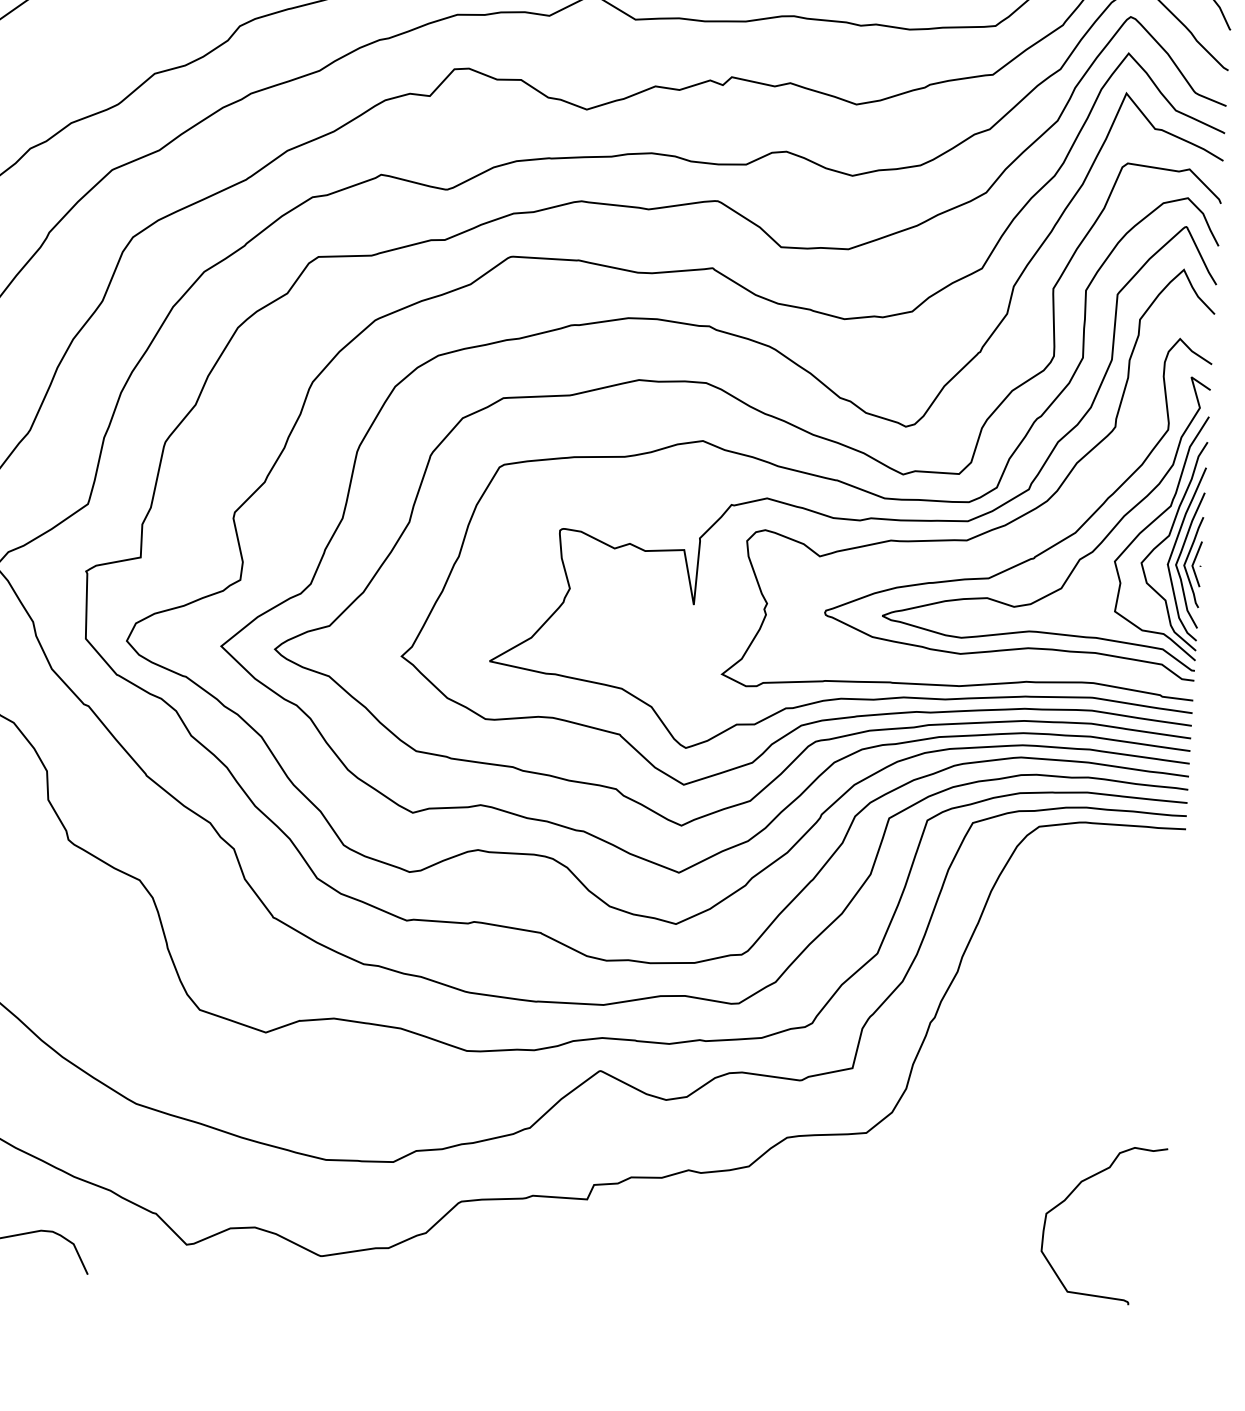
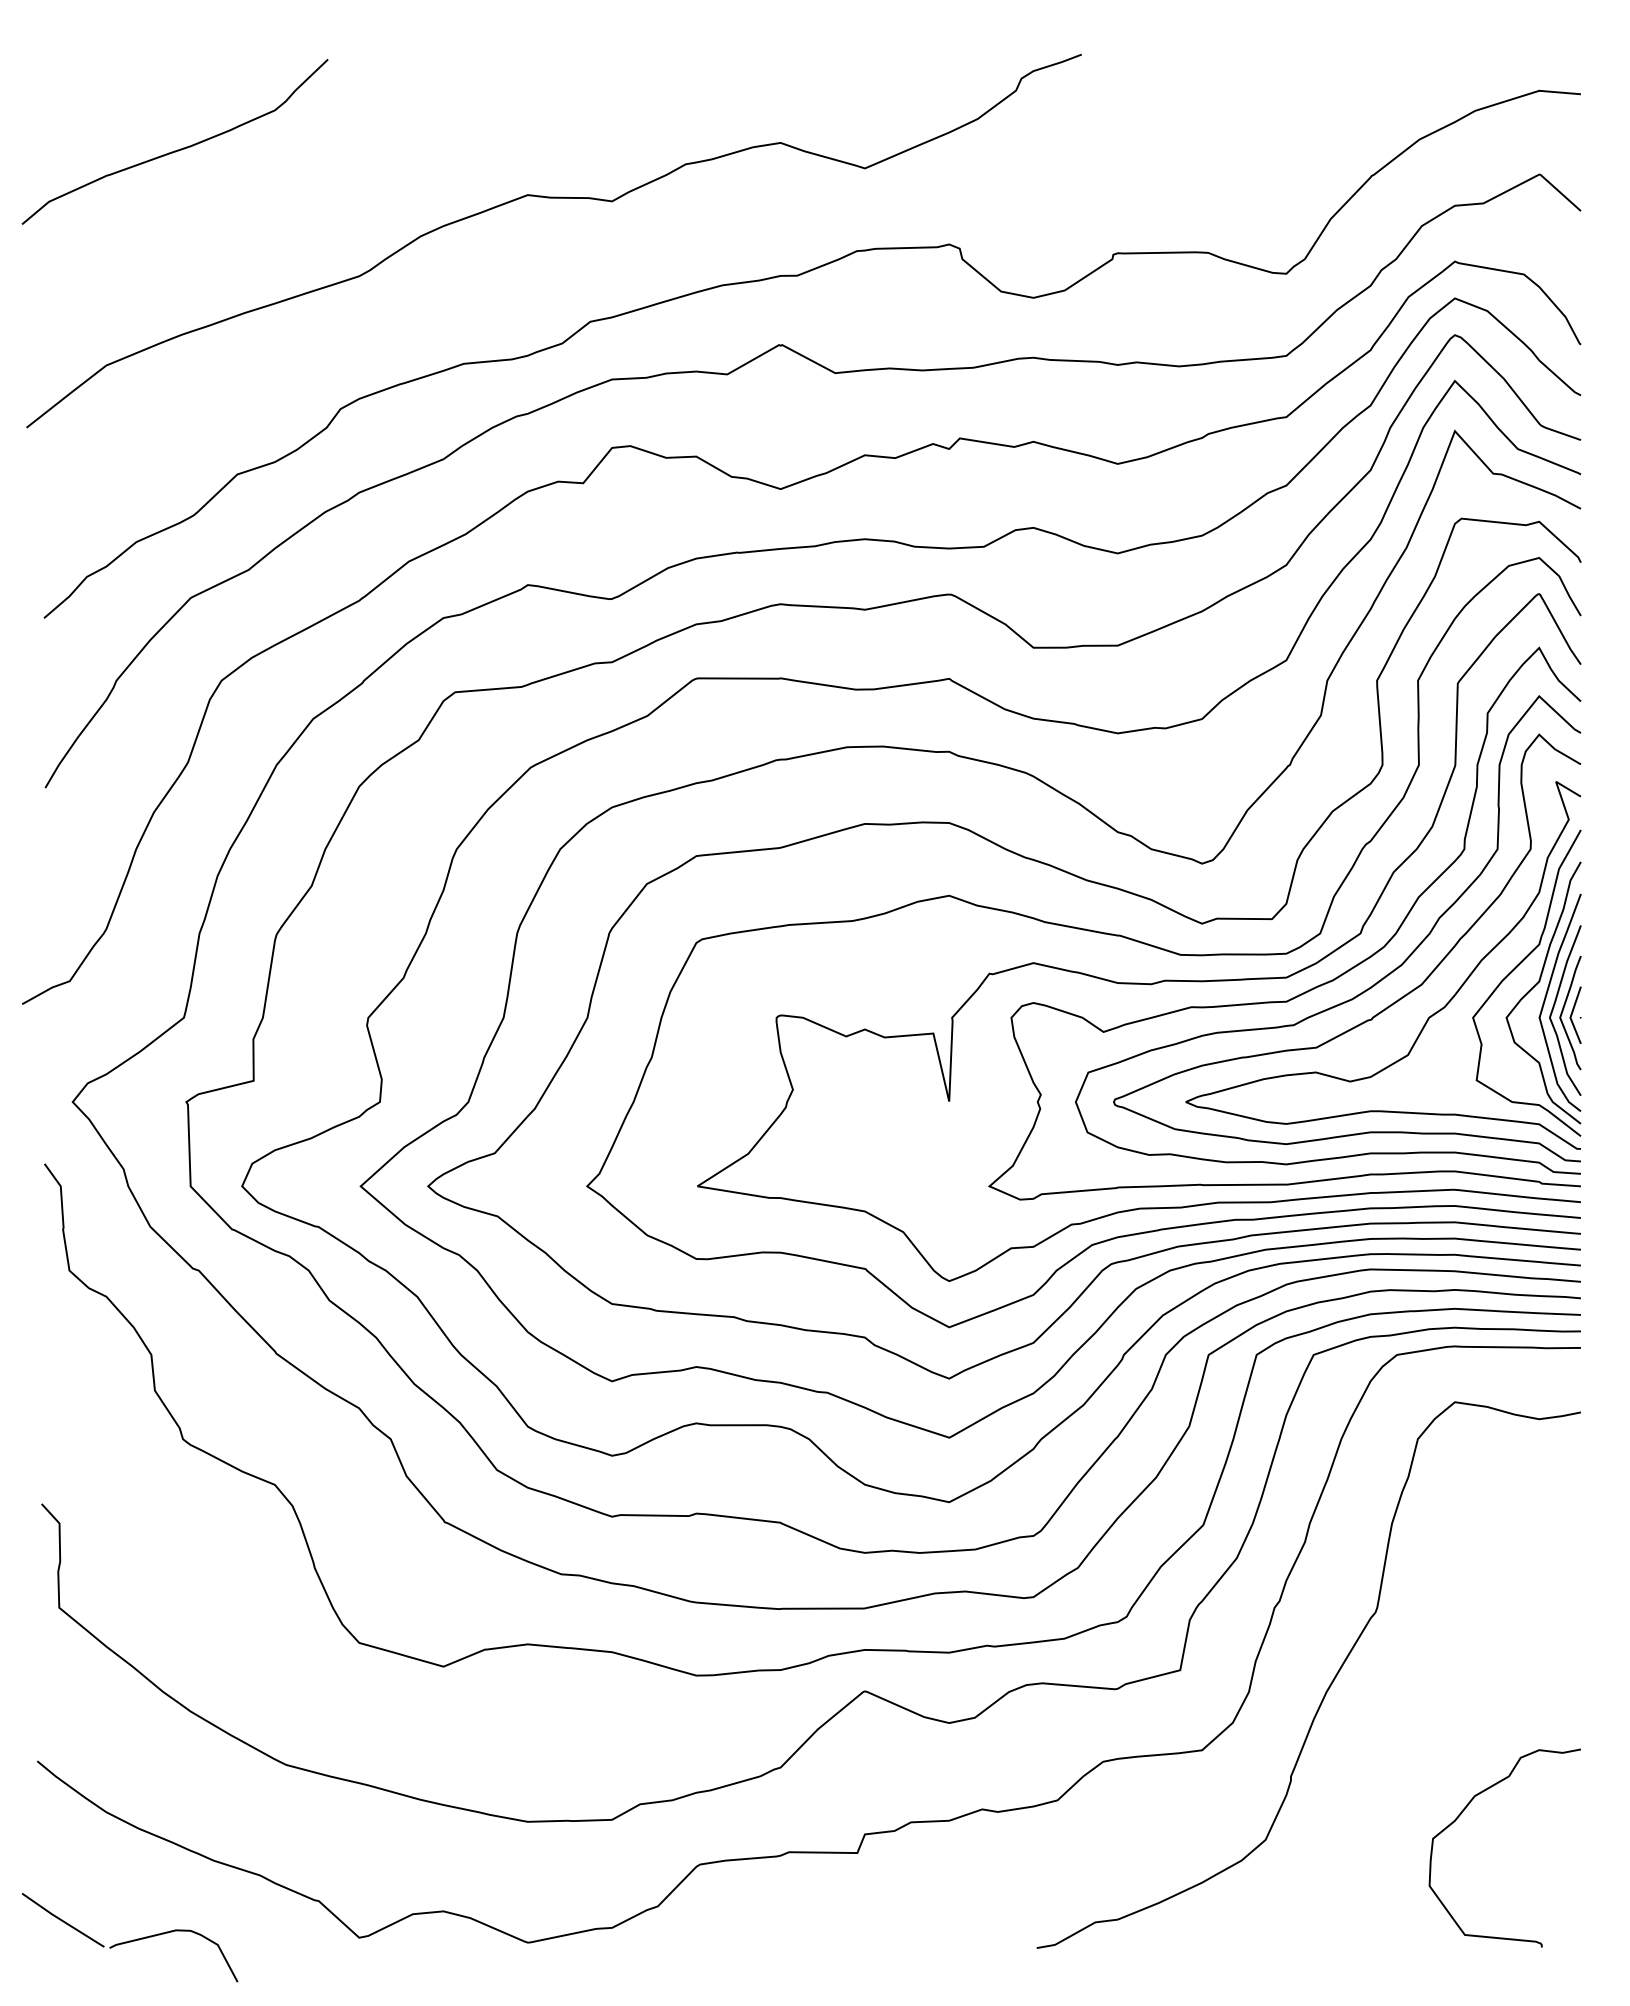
curve: (1027, 535) -> (1362, 991), added
curve: (969, 1087) -> (1328, 1686), added

